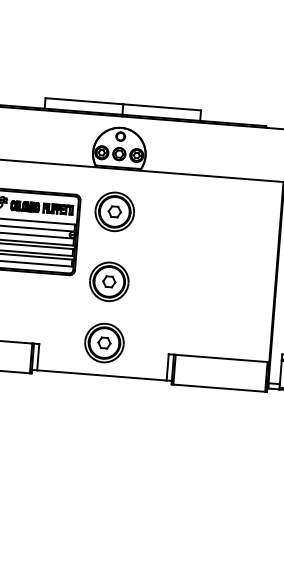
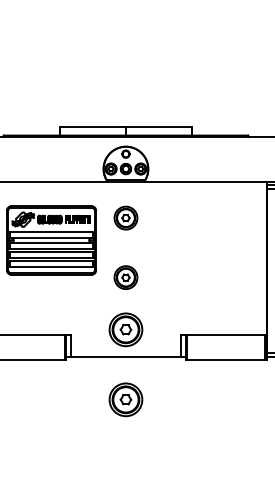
part: (114, 211) -> (125, 217), size x0.7
part: (108, 281) -> (125, 277), size x0.7
part: (97, 424) -> (125, 399), added

